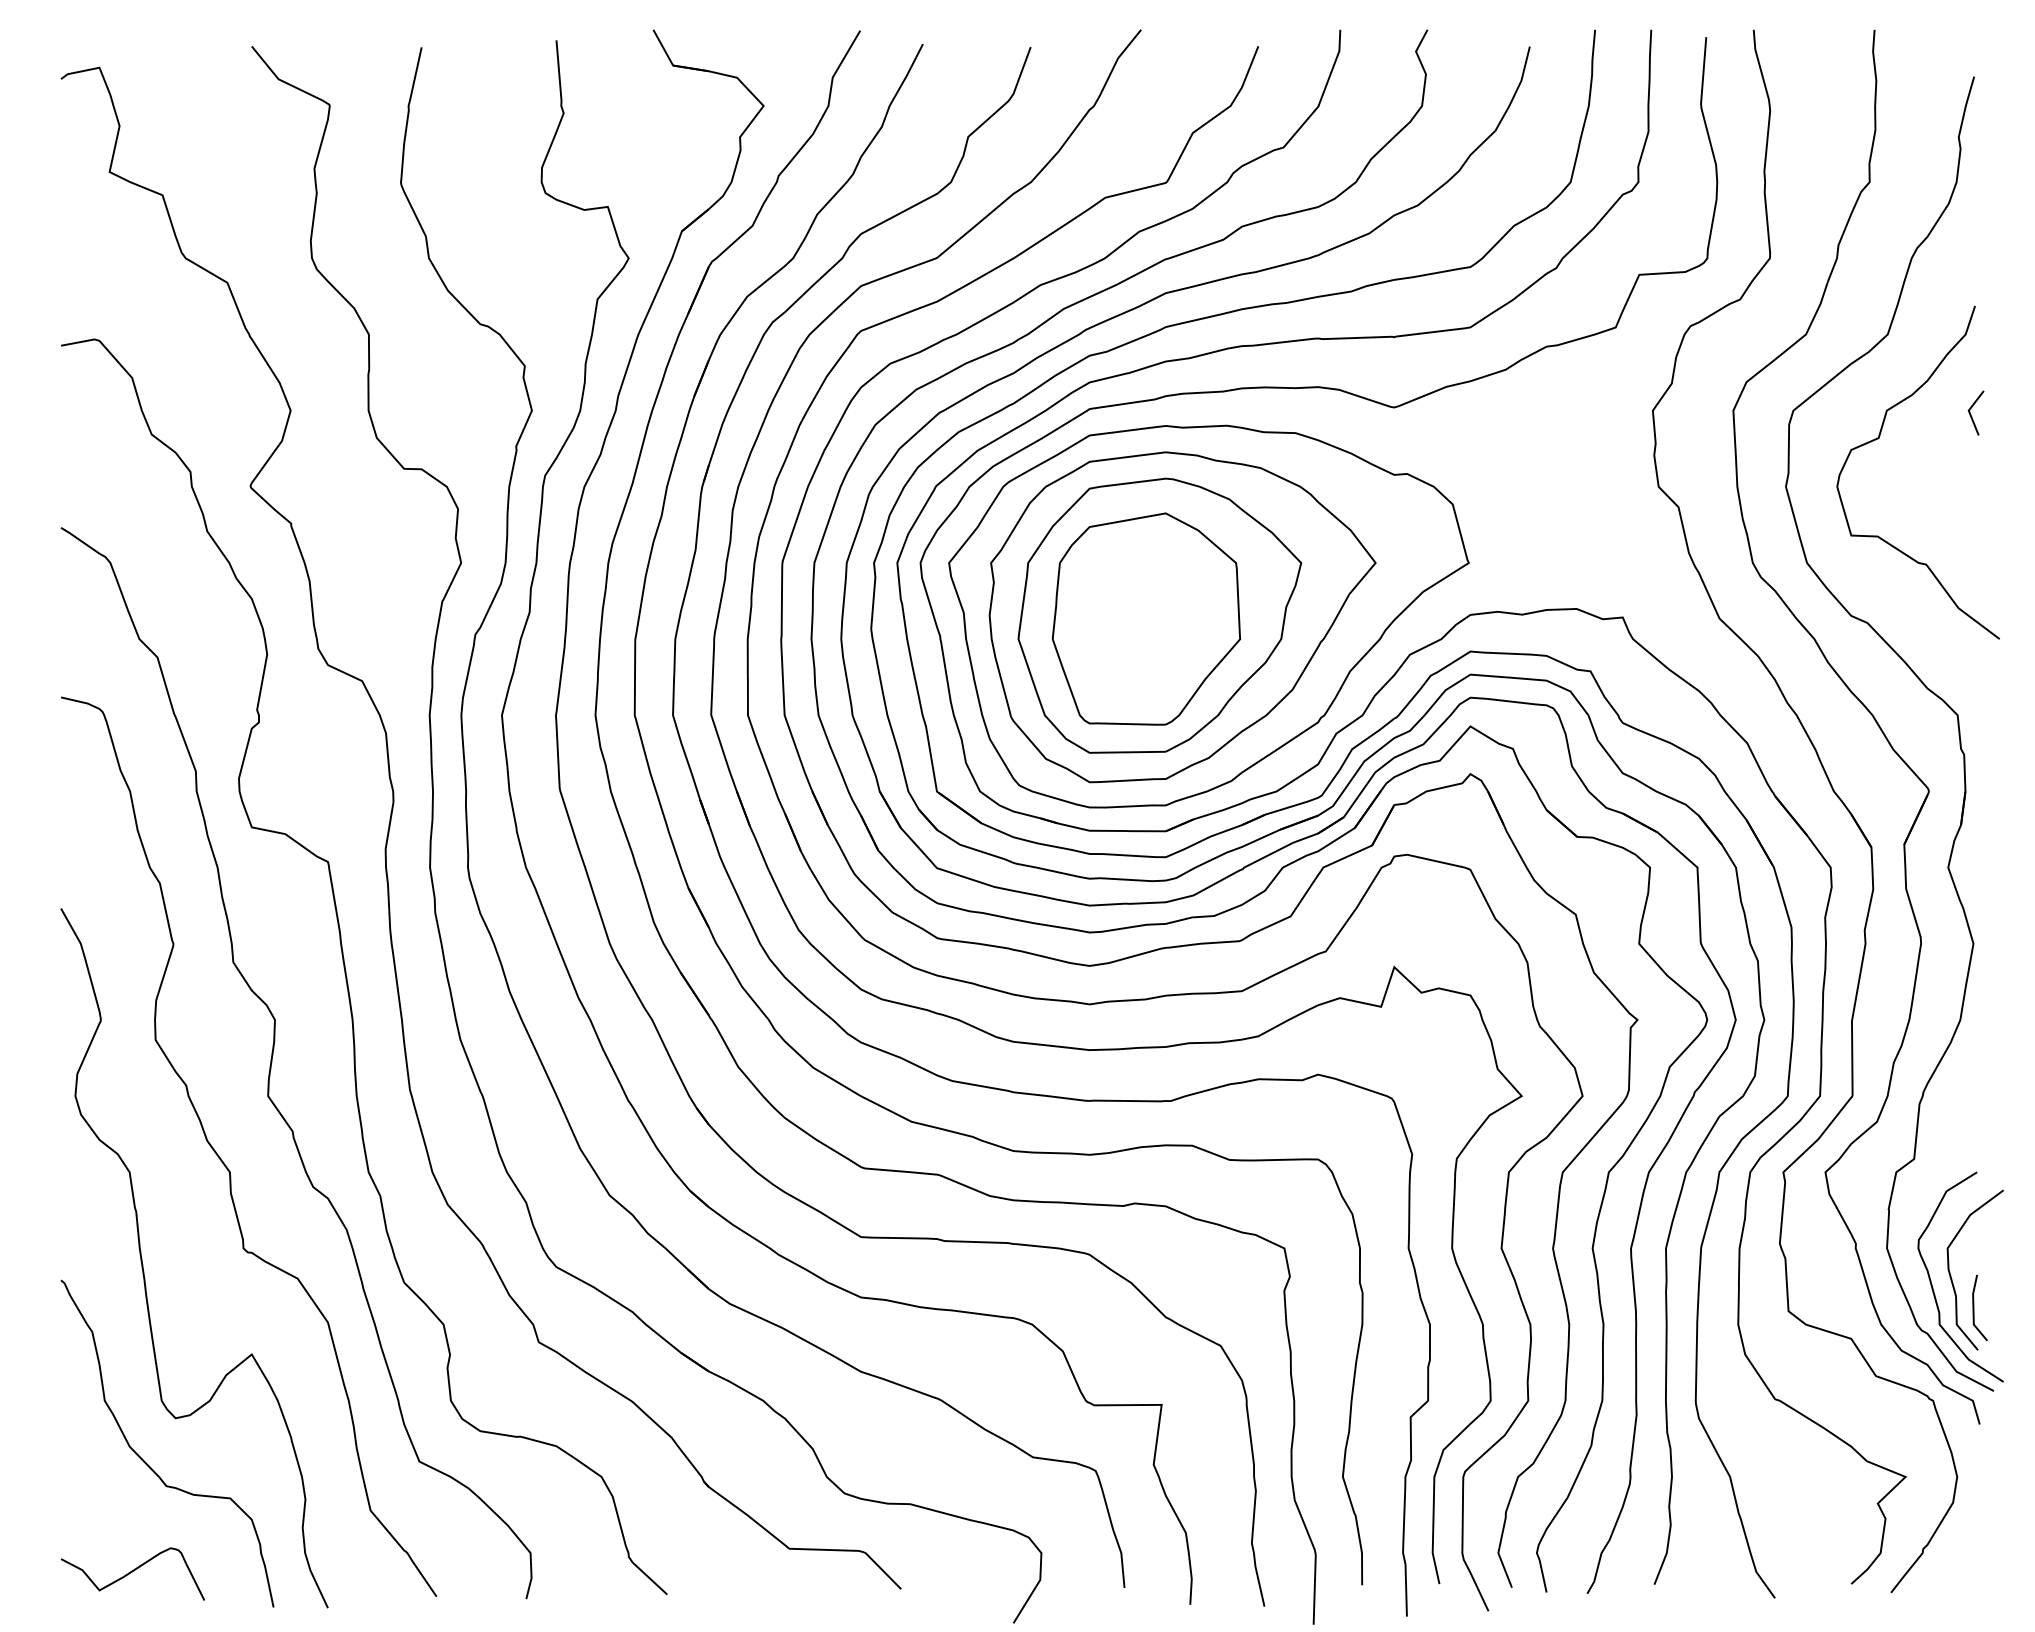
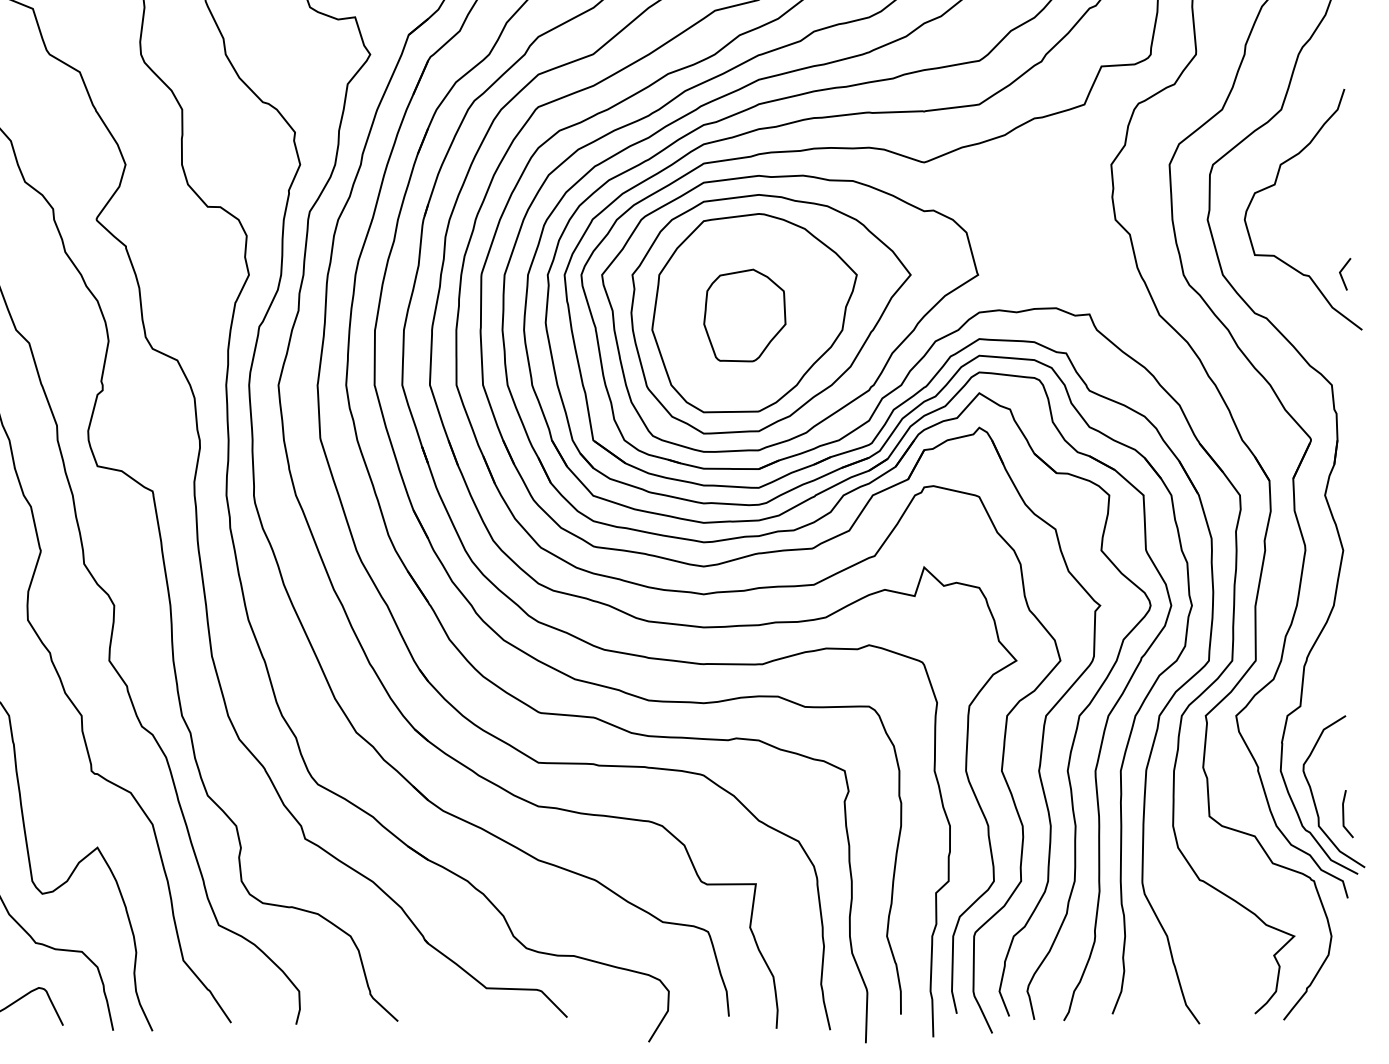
line: (1971, 414) -> (1341, 275), moved
part: (1146, 618) -> (744, 315), size x0.6
curve: (1951, 1275) -> (1327, 790), removed

